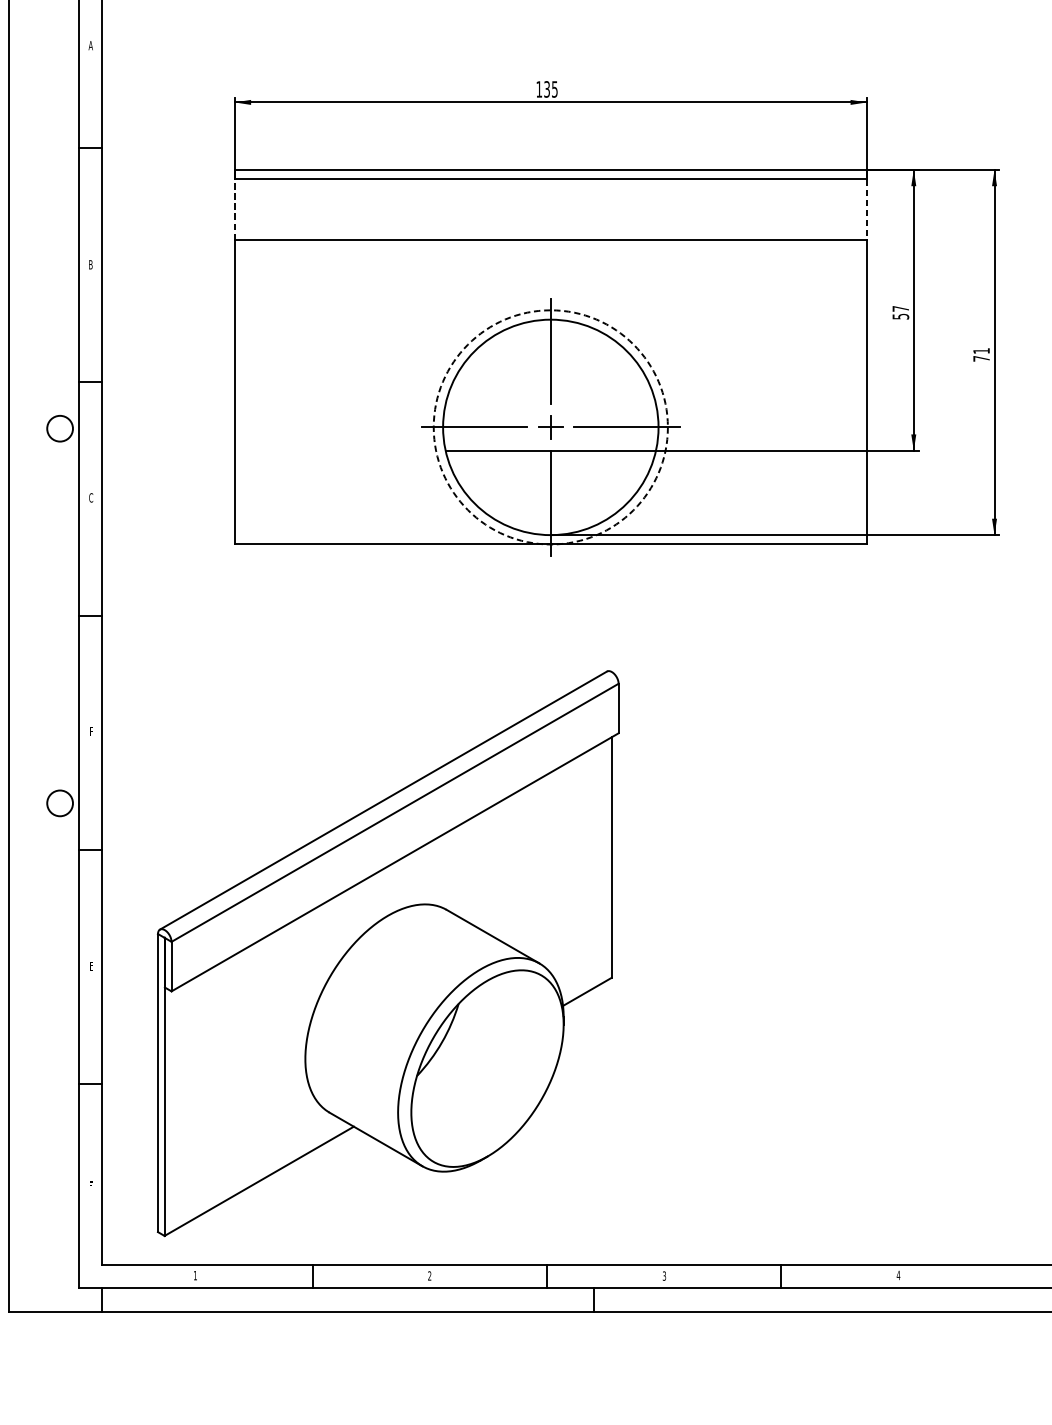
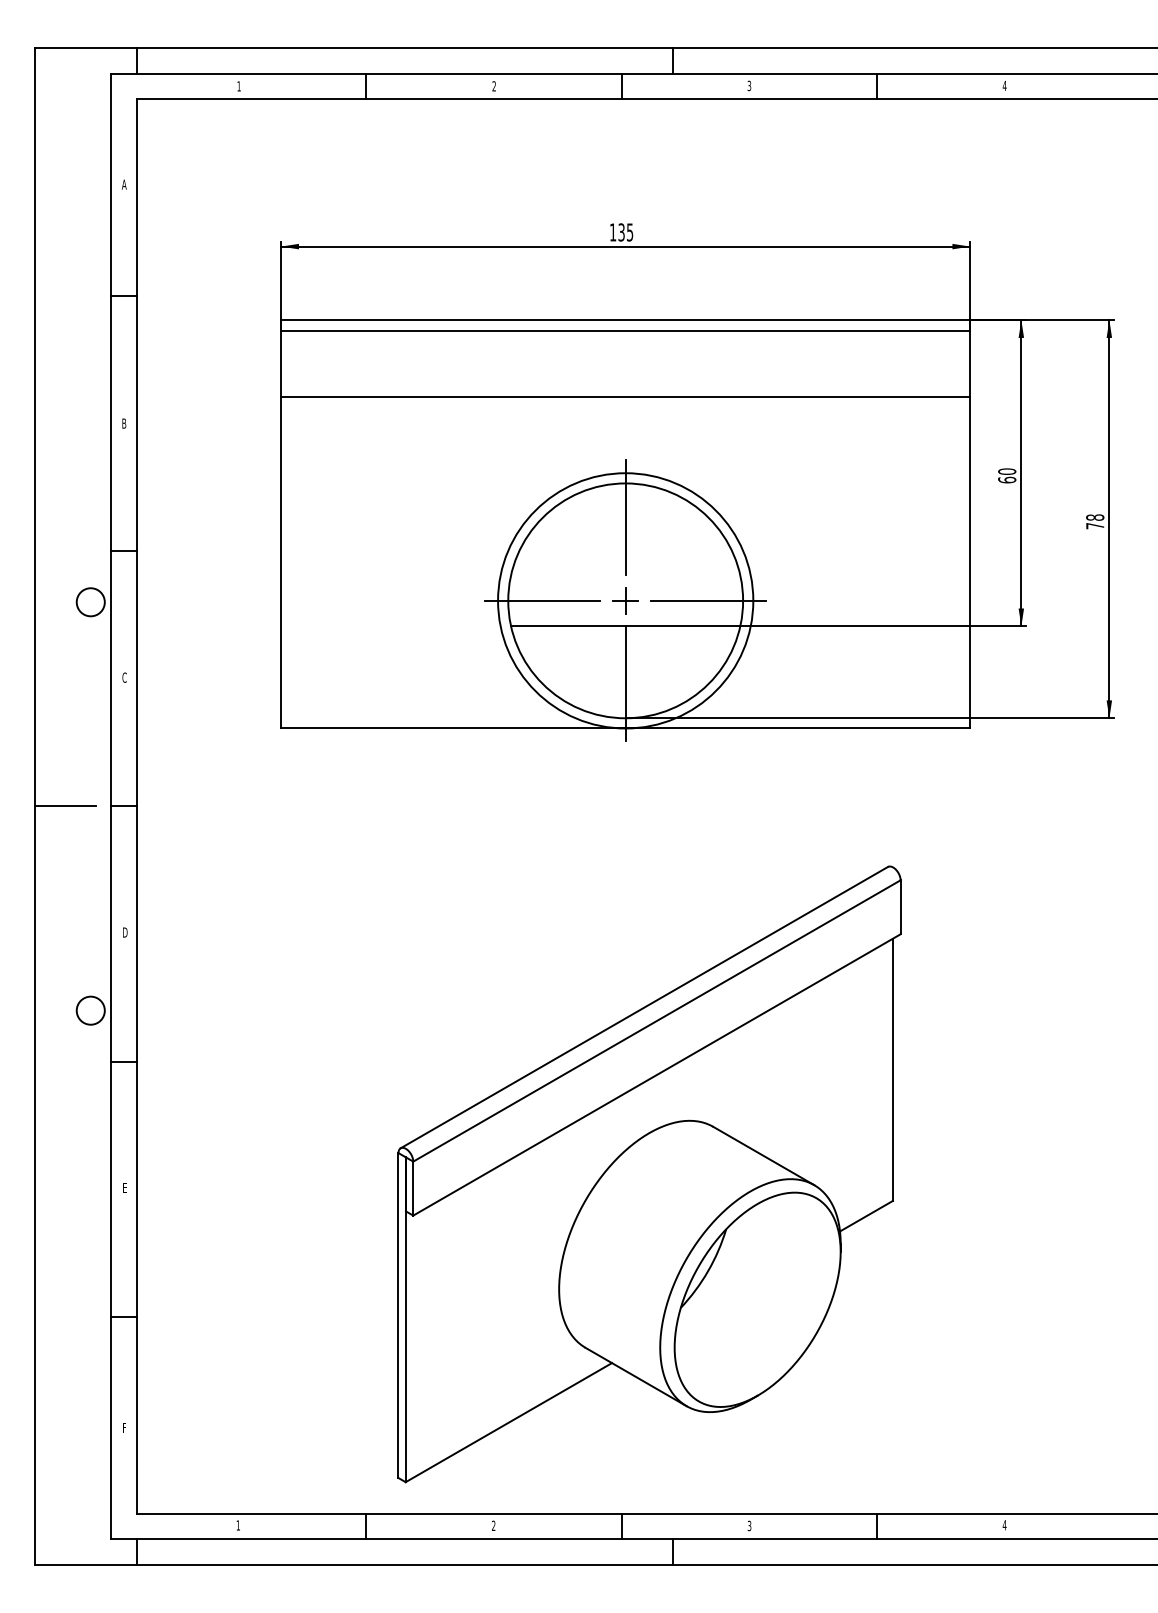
line: (235, 209) -> (281, 363), dashed -> solid
line: (867, 210) -> (970, 364), dashed -> solid
text: (901, 312) -> (1007, 475), 57 -> 60
text: (981, 350) -> (1095, 517), 71 -> 78
circle: (550, 427) -> (625, 600), dashed -> solid
line: (35, 616) -> (64, 806), added
text: (91, 731) -> (125, 932), F -> D
part: (388, 953) -> (649, 1174), moved

